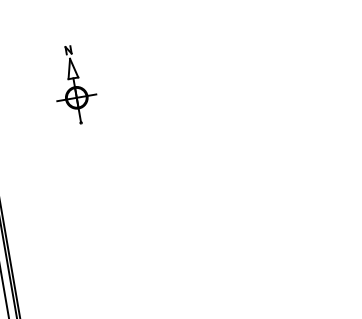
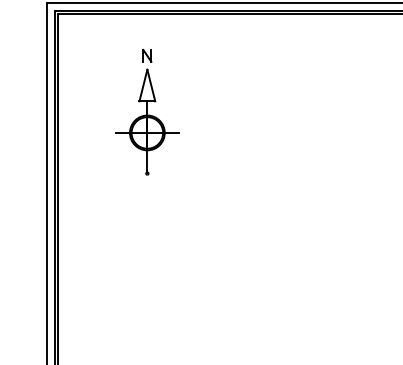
part: (74, 85) -> (147, 112), size x1.67

